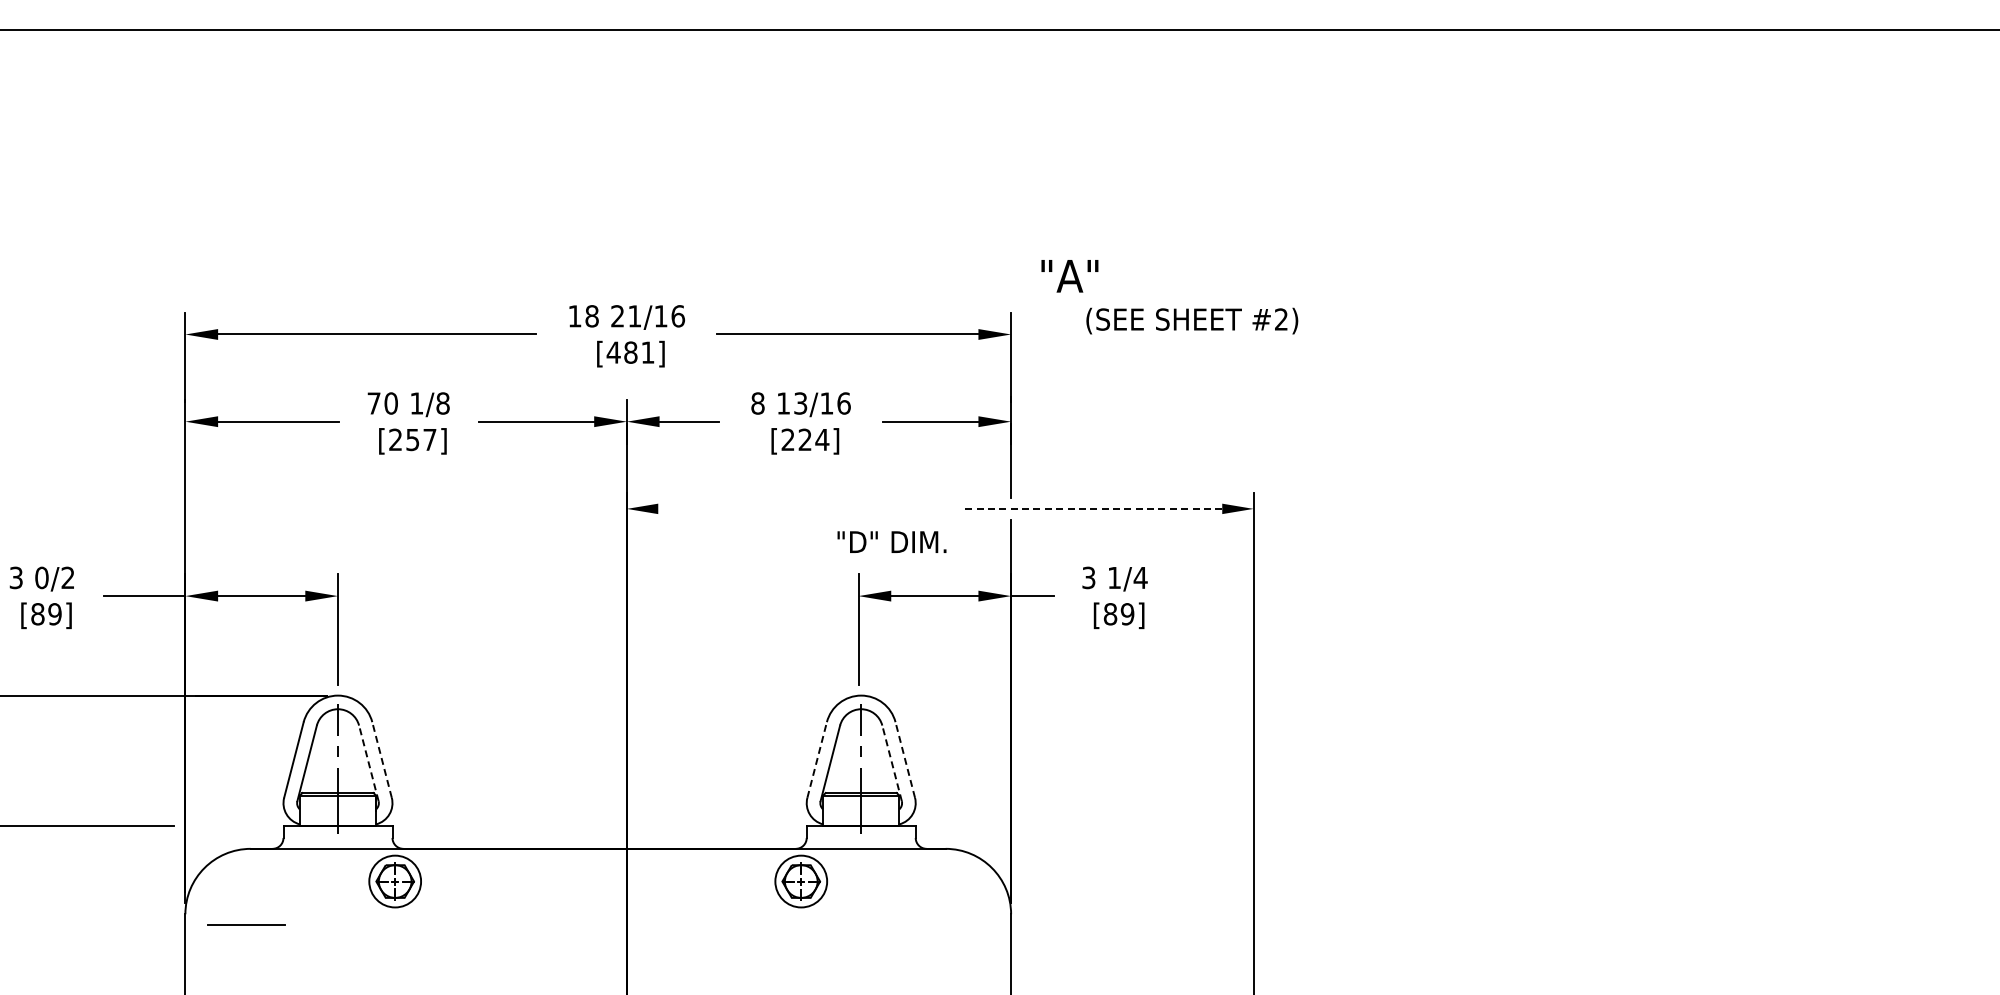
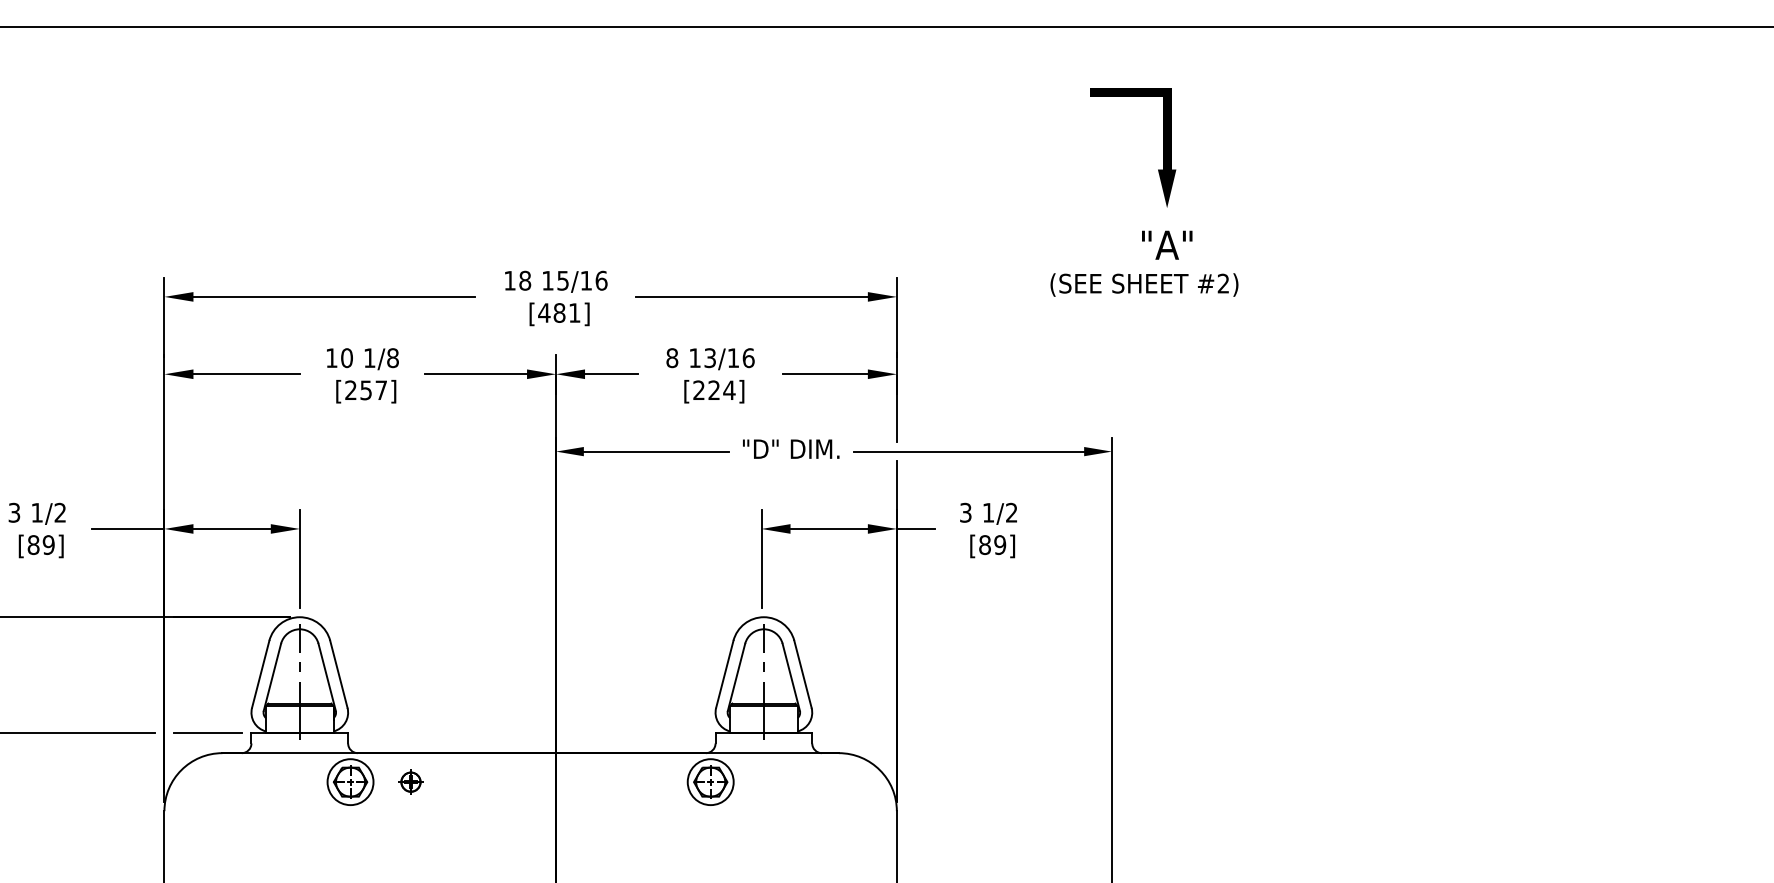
part: (1311, 165) -> (1163, 147), added
text: (1069, 276) -> (1166, 245), moved
text: (626, 316) -> (555, 280), 21/16 -> 15/16
text: (1192, 320) -> (1144, 284), moved
text: (373, 403) -> (331, 358), 70 -> 10
line: (739, 508) -> (655, 451), added
line: (1092, 508) -> (969, 451), dashed -> solid
text: (891, 541) -> (790, 448), moved
text: (41, 577) -> (36, 512), 0/2 -> 1/2
text: (1140, 577) -> (1011, 512), 1/4 -> 1/2
line: (381, 759) -> (338, 673), dashed -> solid
line: (817, 759) -> (725, 673), dashed -> solid
line: (905, 759) -> (803, 673), dashed -> solid
line: (368, 762) -> (326, 676), dashed -> solid
line: (891, 762) -> (790, 676), dashed -> solid
part: (463, 881) -> (411, 782), added
line: (246, 924) -> (208, 732), moved

